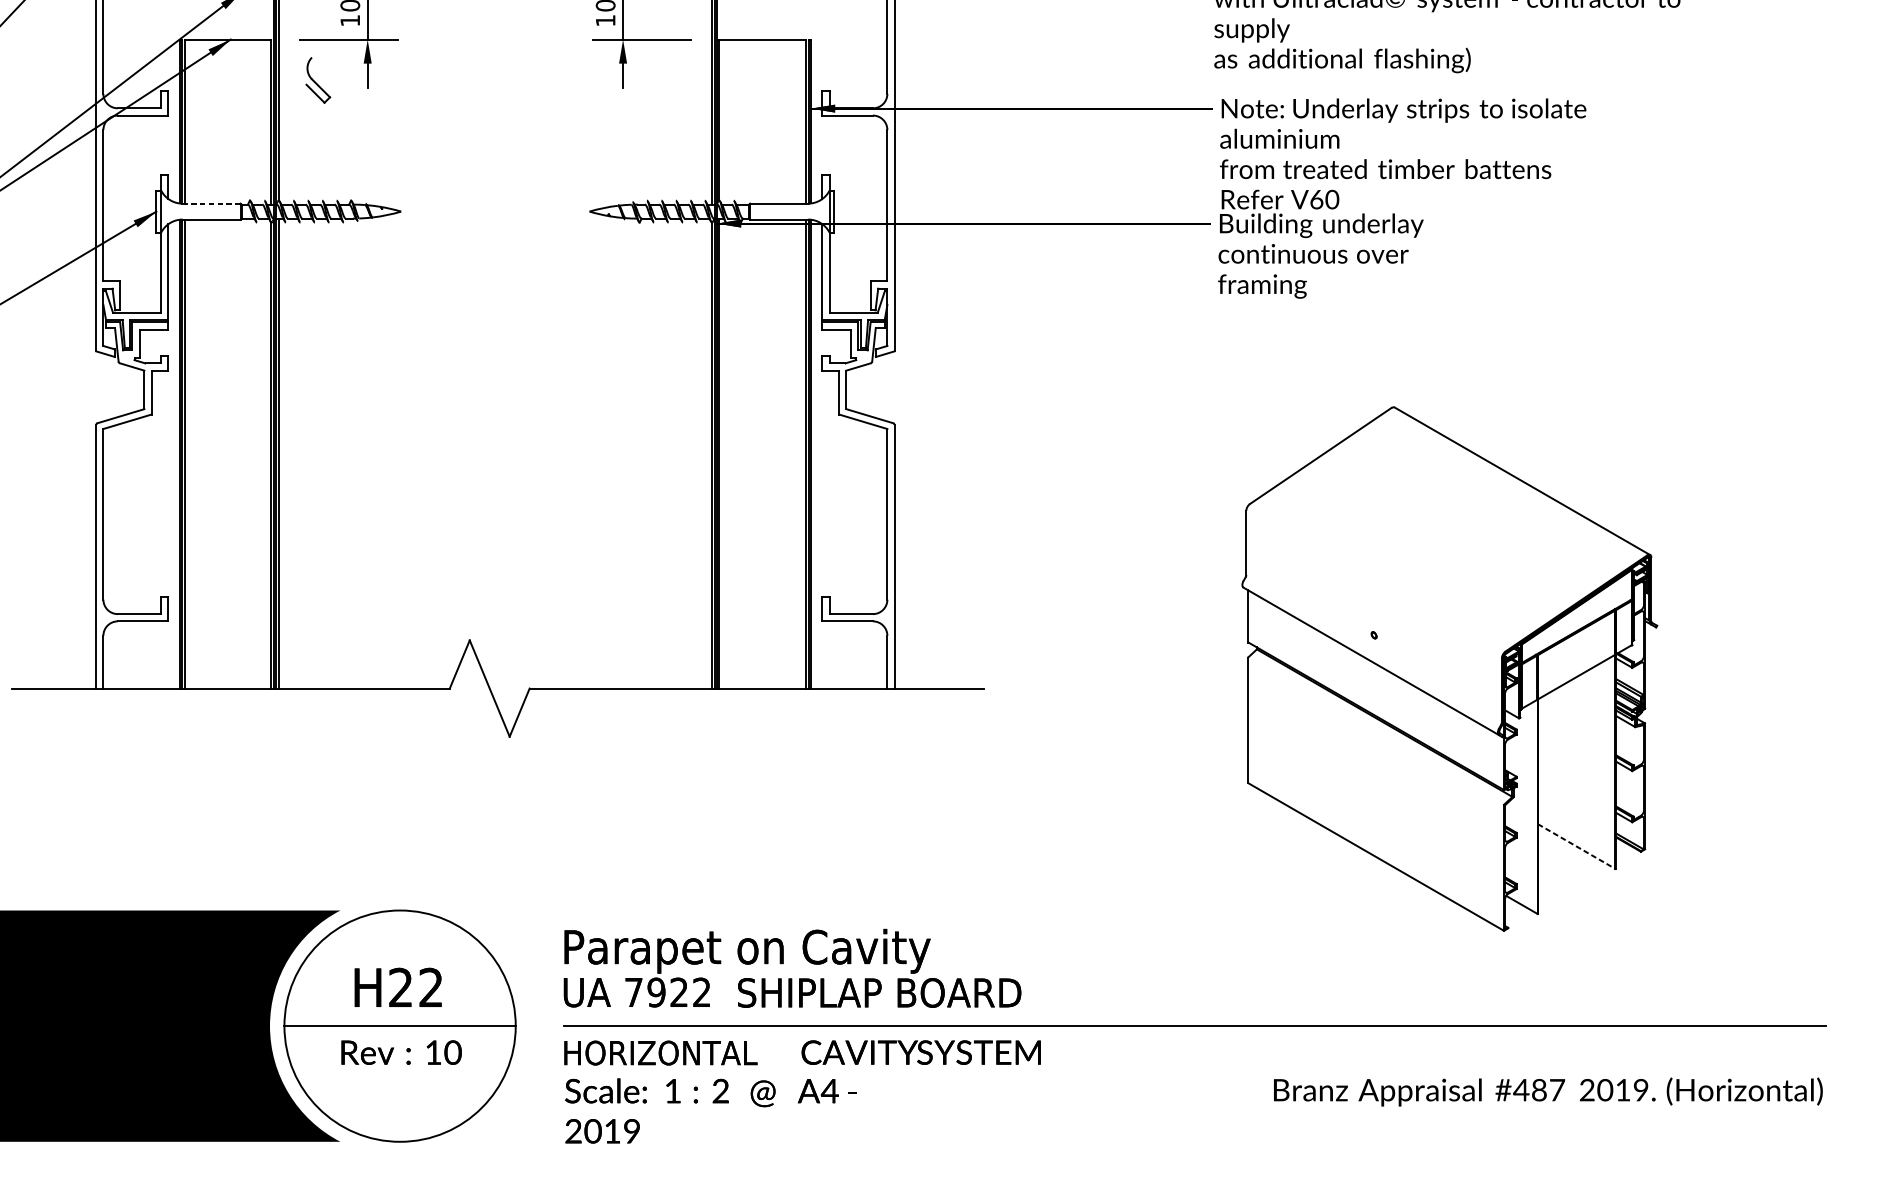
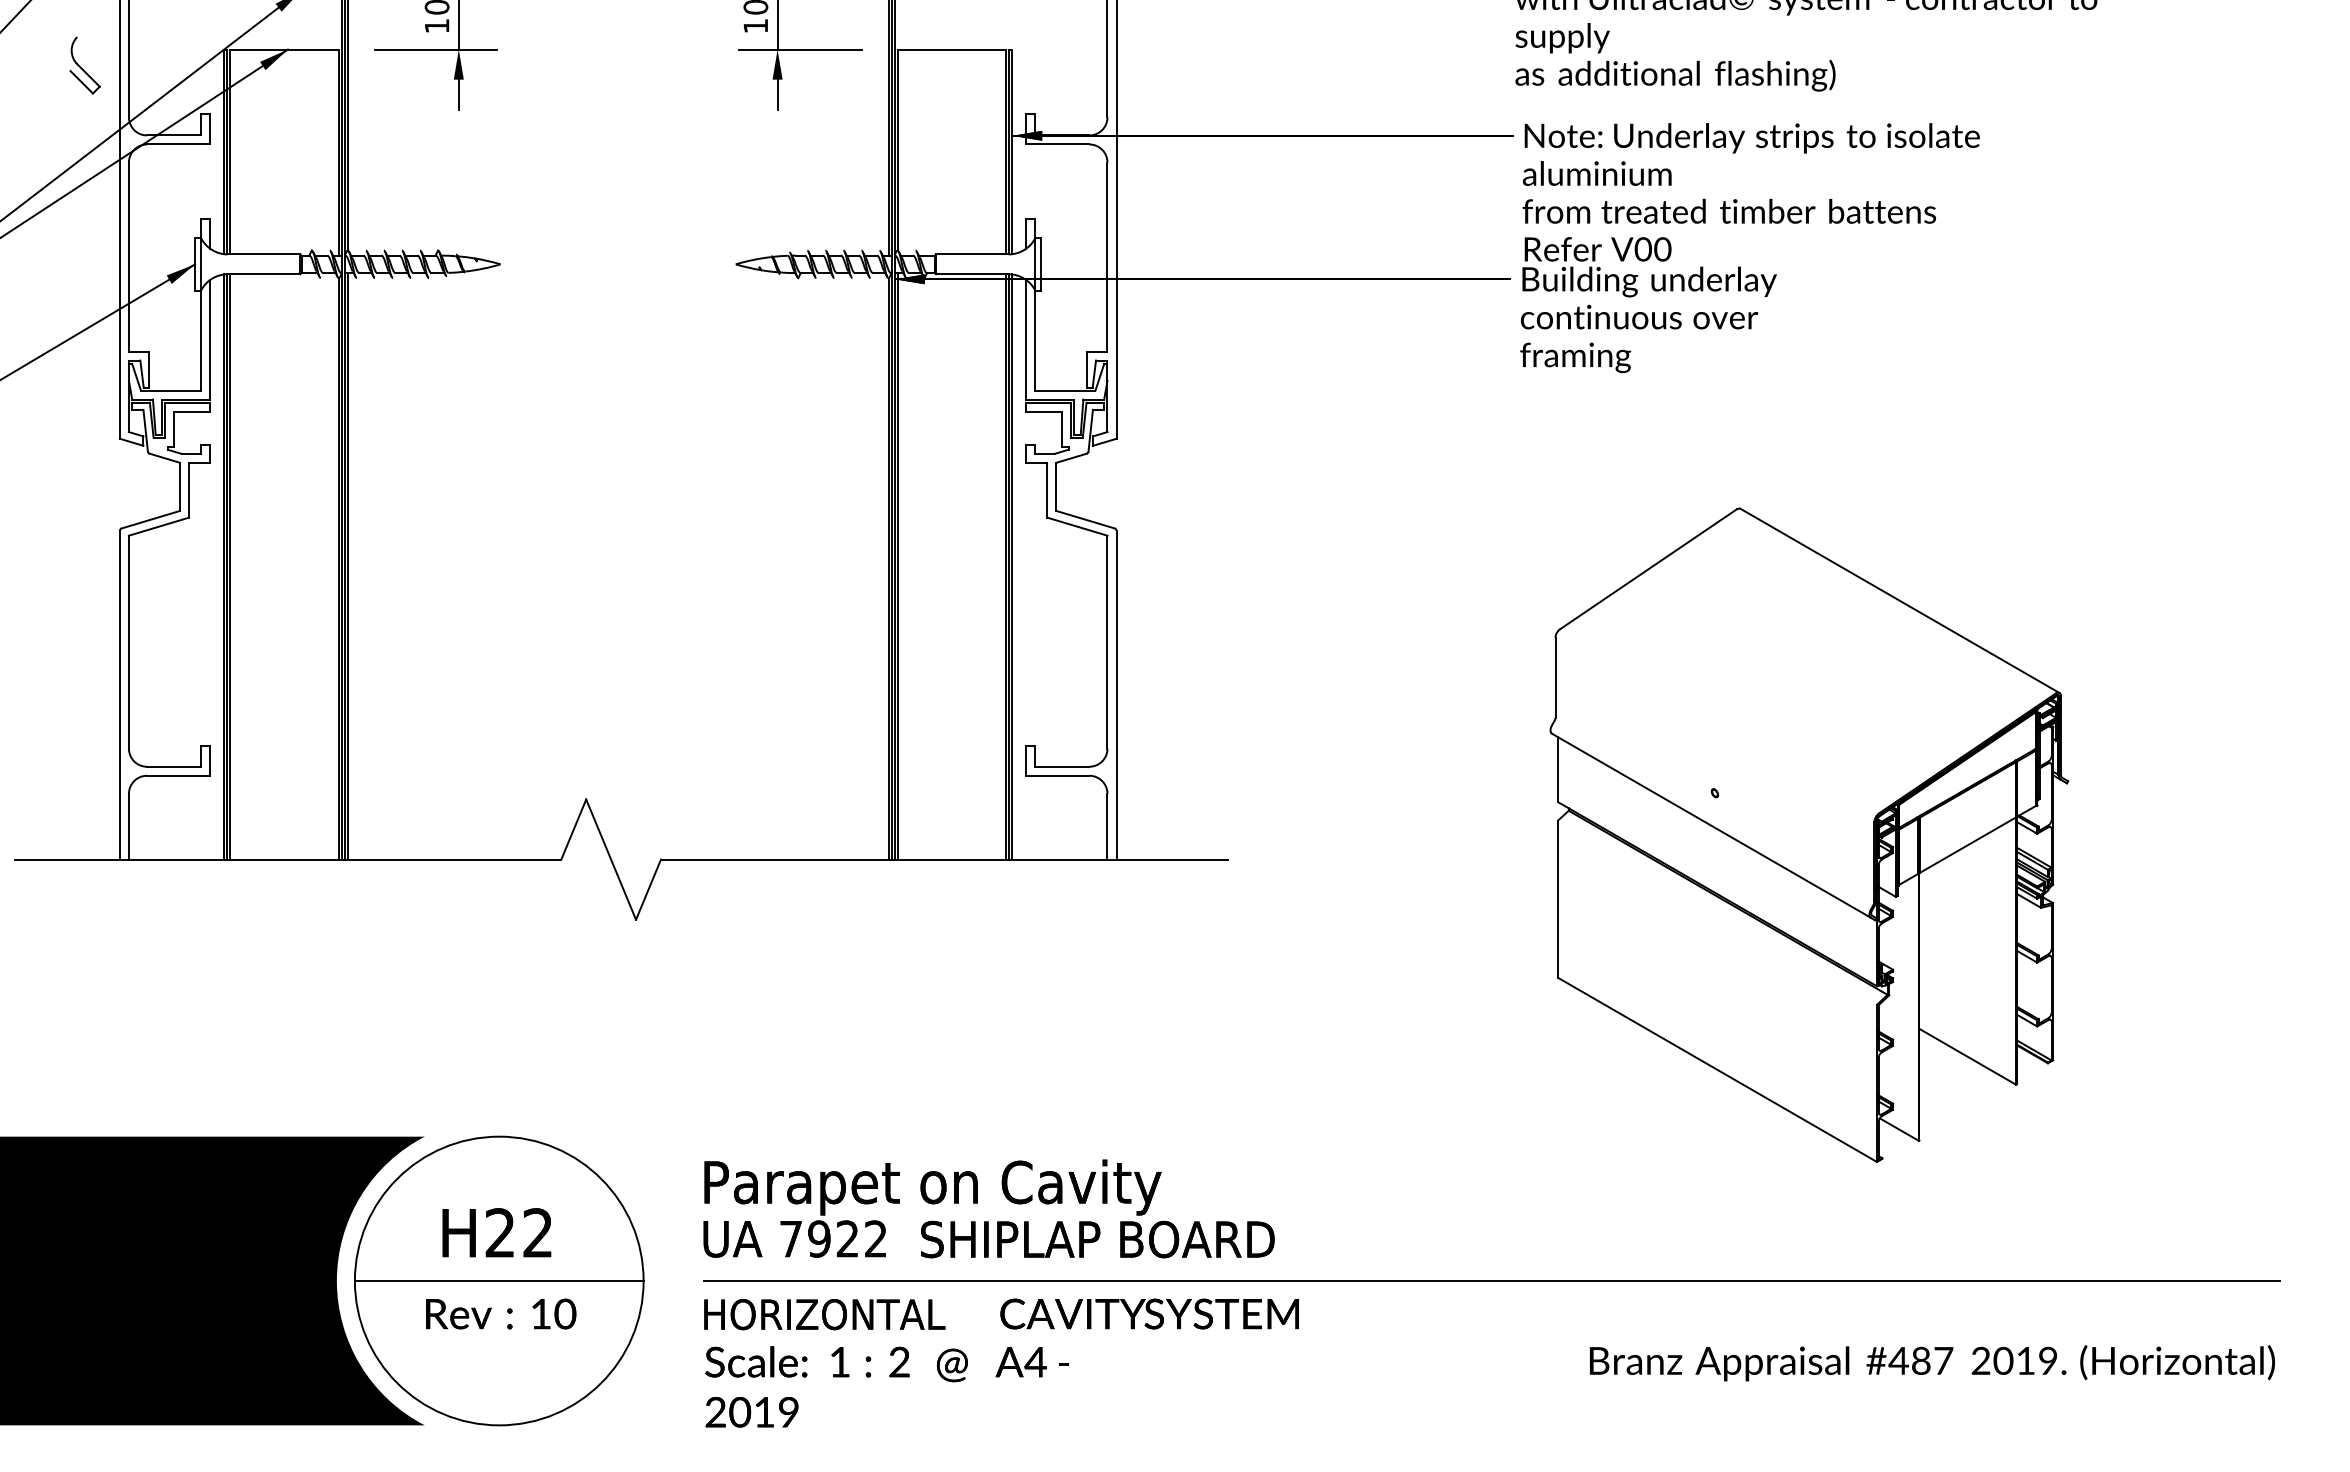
part: (317, 80) -> (84, 65), moved
text: (1316, 199) -> (1643, 249), V60 -> V00
line: (211, 203) -> (263, 254), dashed -> solid
line: (1576, 846) -> (1967, 1056), dashed -> solid

